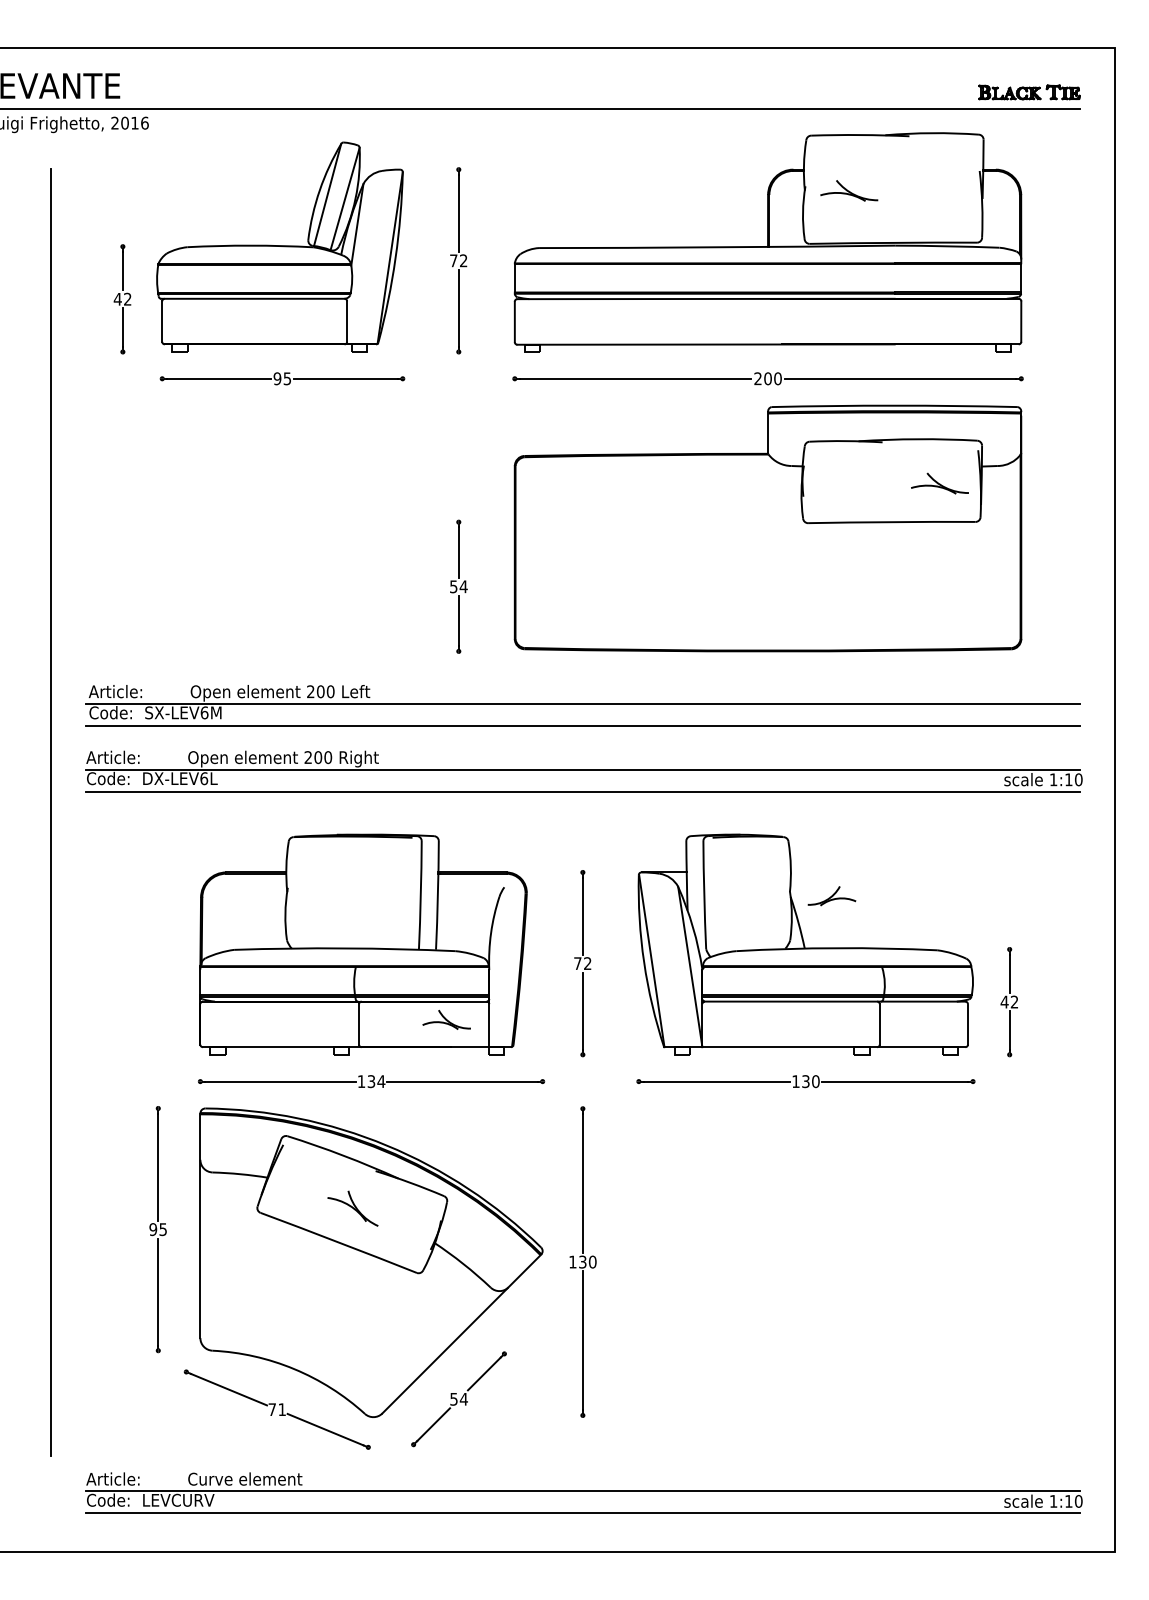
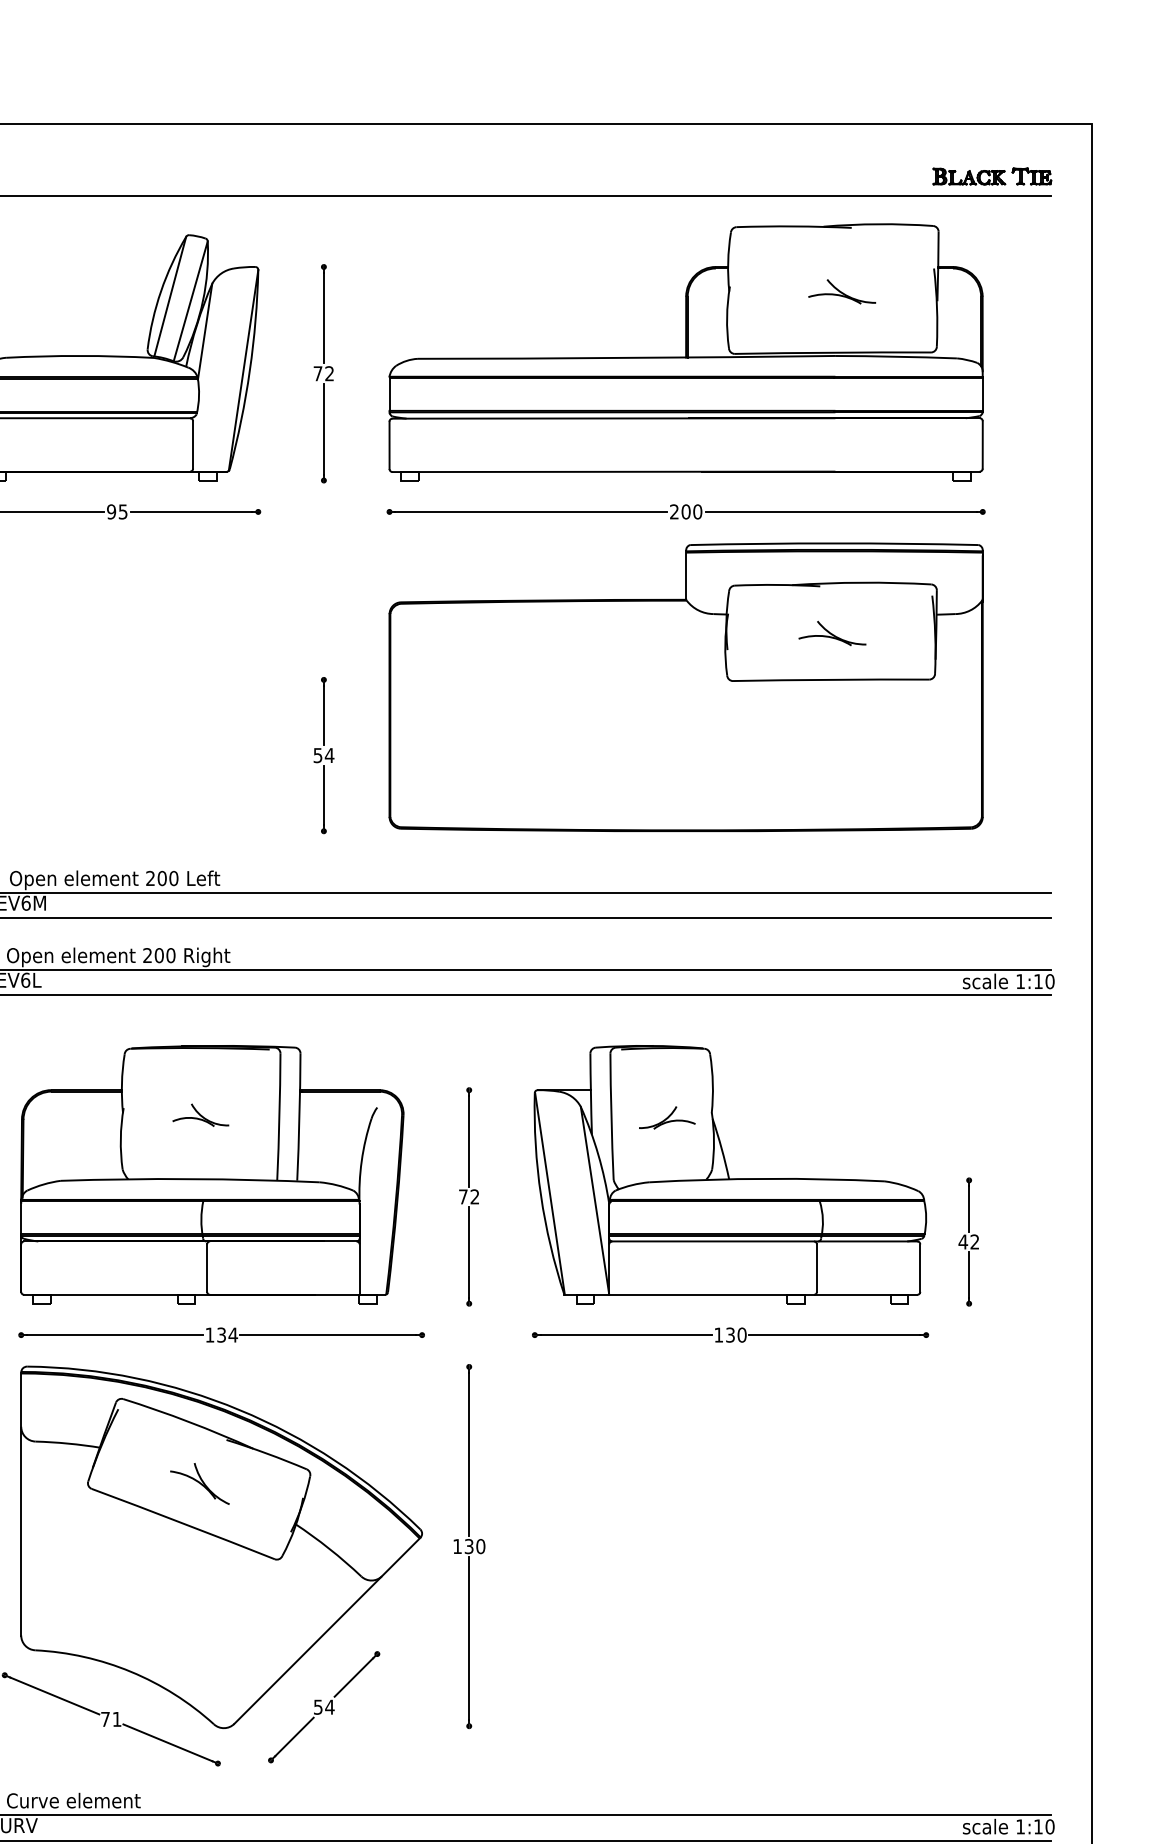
part: (849, 190) -> (842, 291), moved
part: (939, 483) -> (831, 633), moved
part: (831, 896) -> (666, 1118), moved
part: (446, 1019) -> (200, 1114), moved

